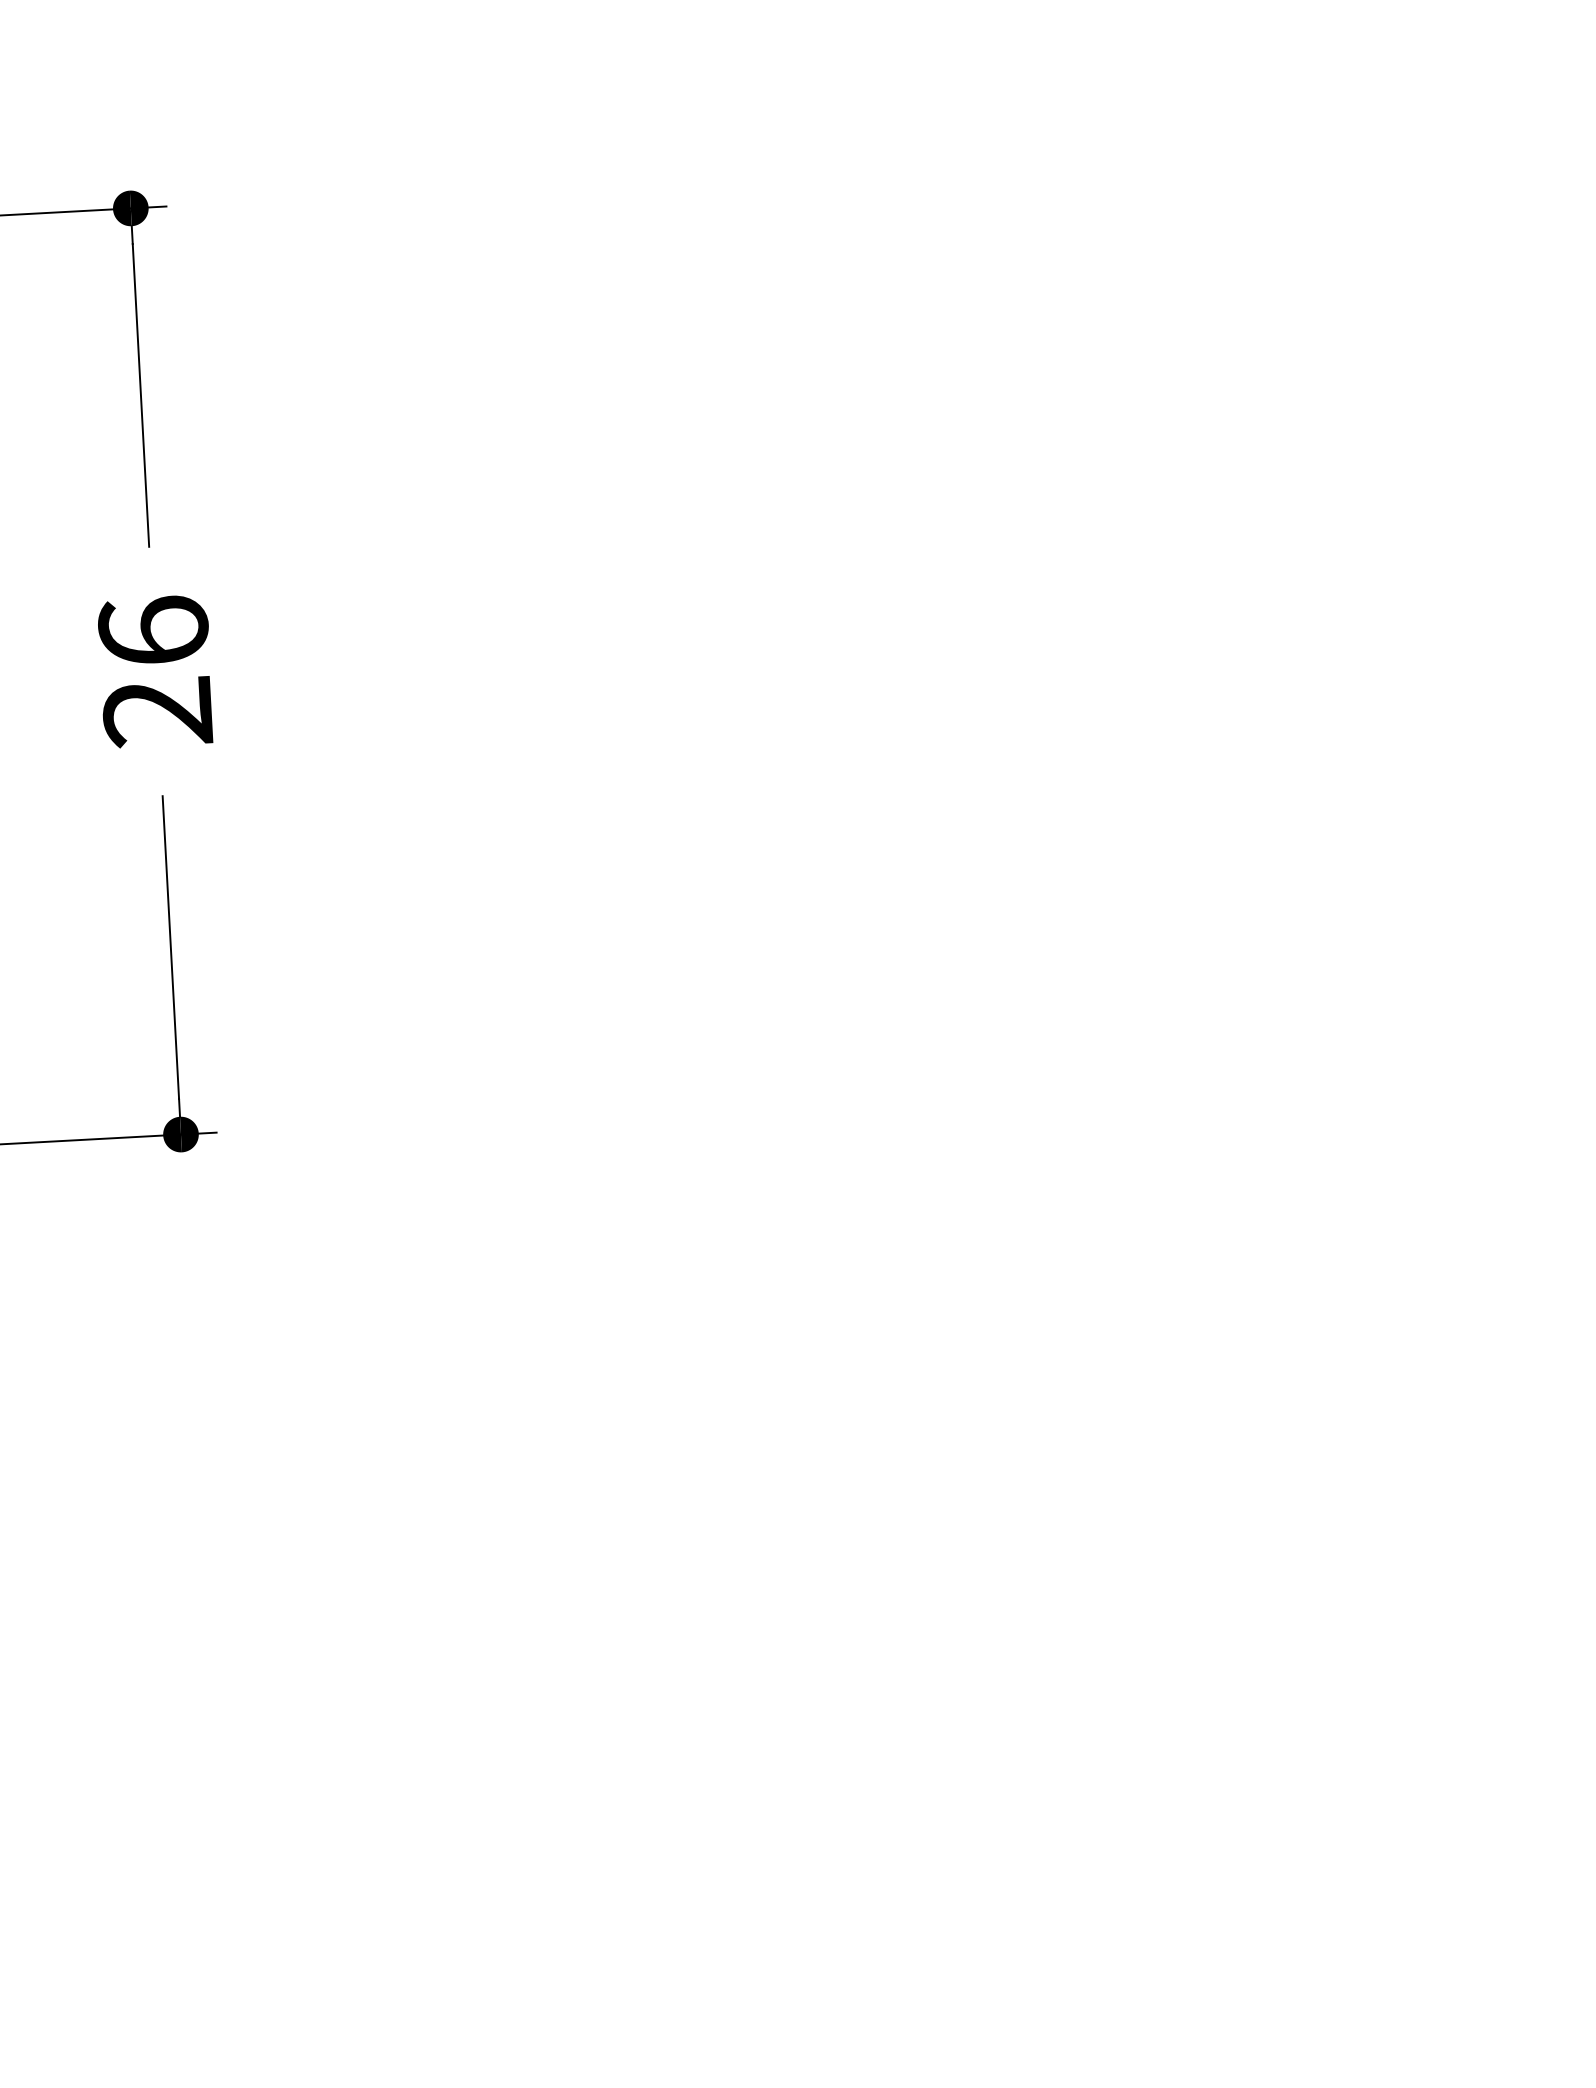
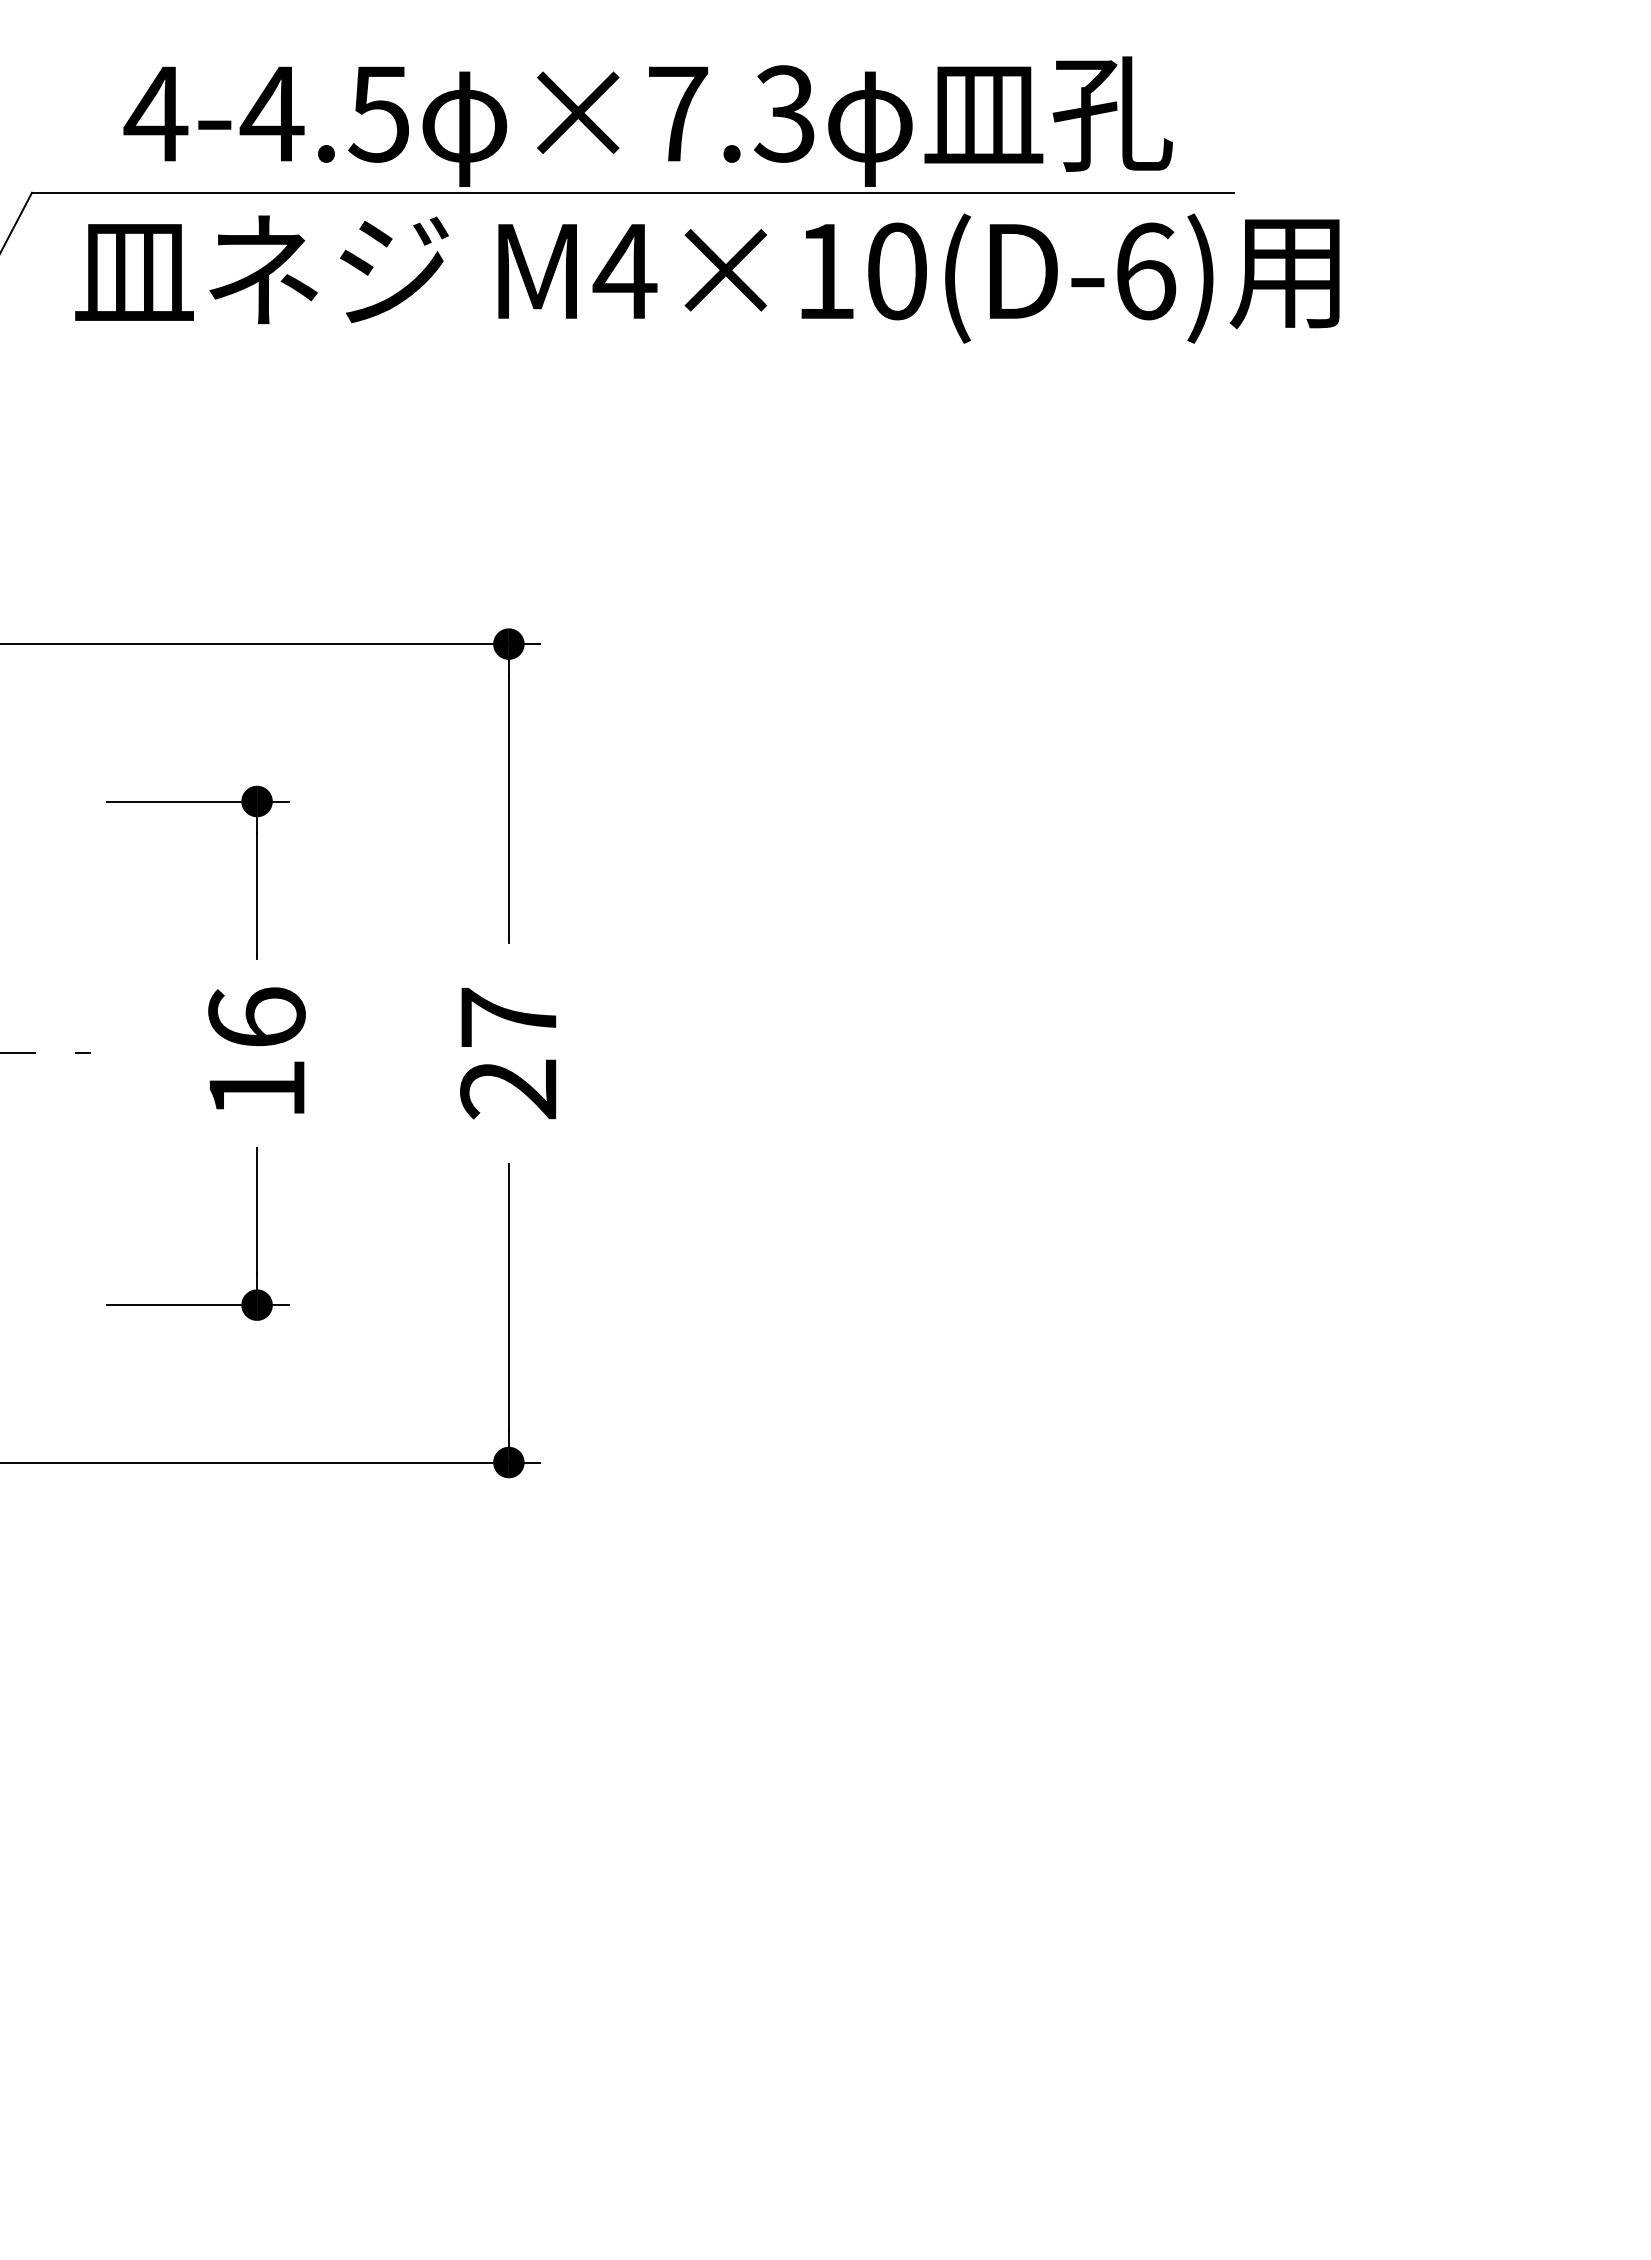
text: (153, 629) -> (508, 1016), 26 -> 27

